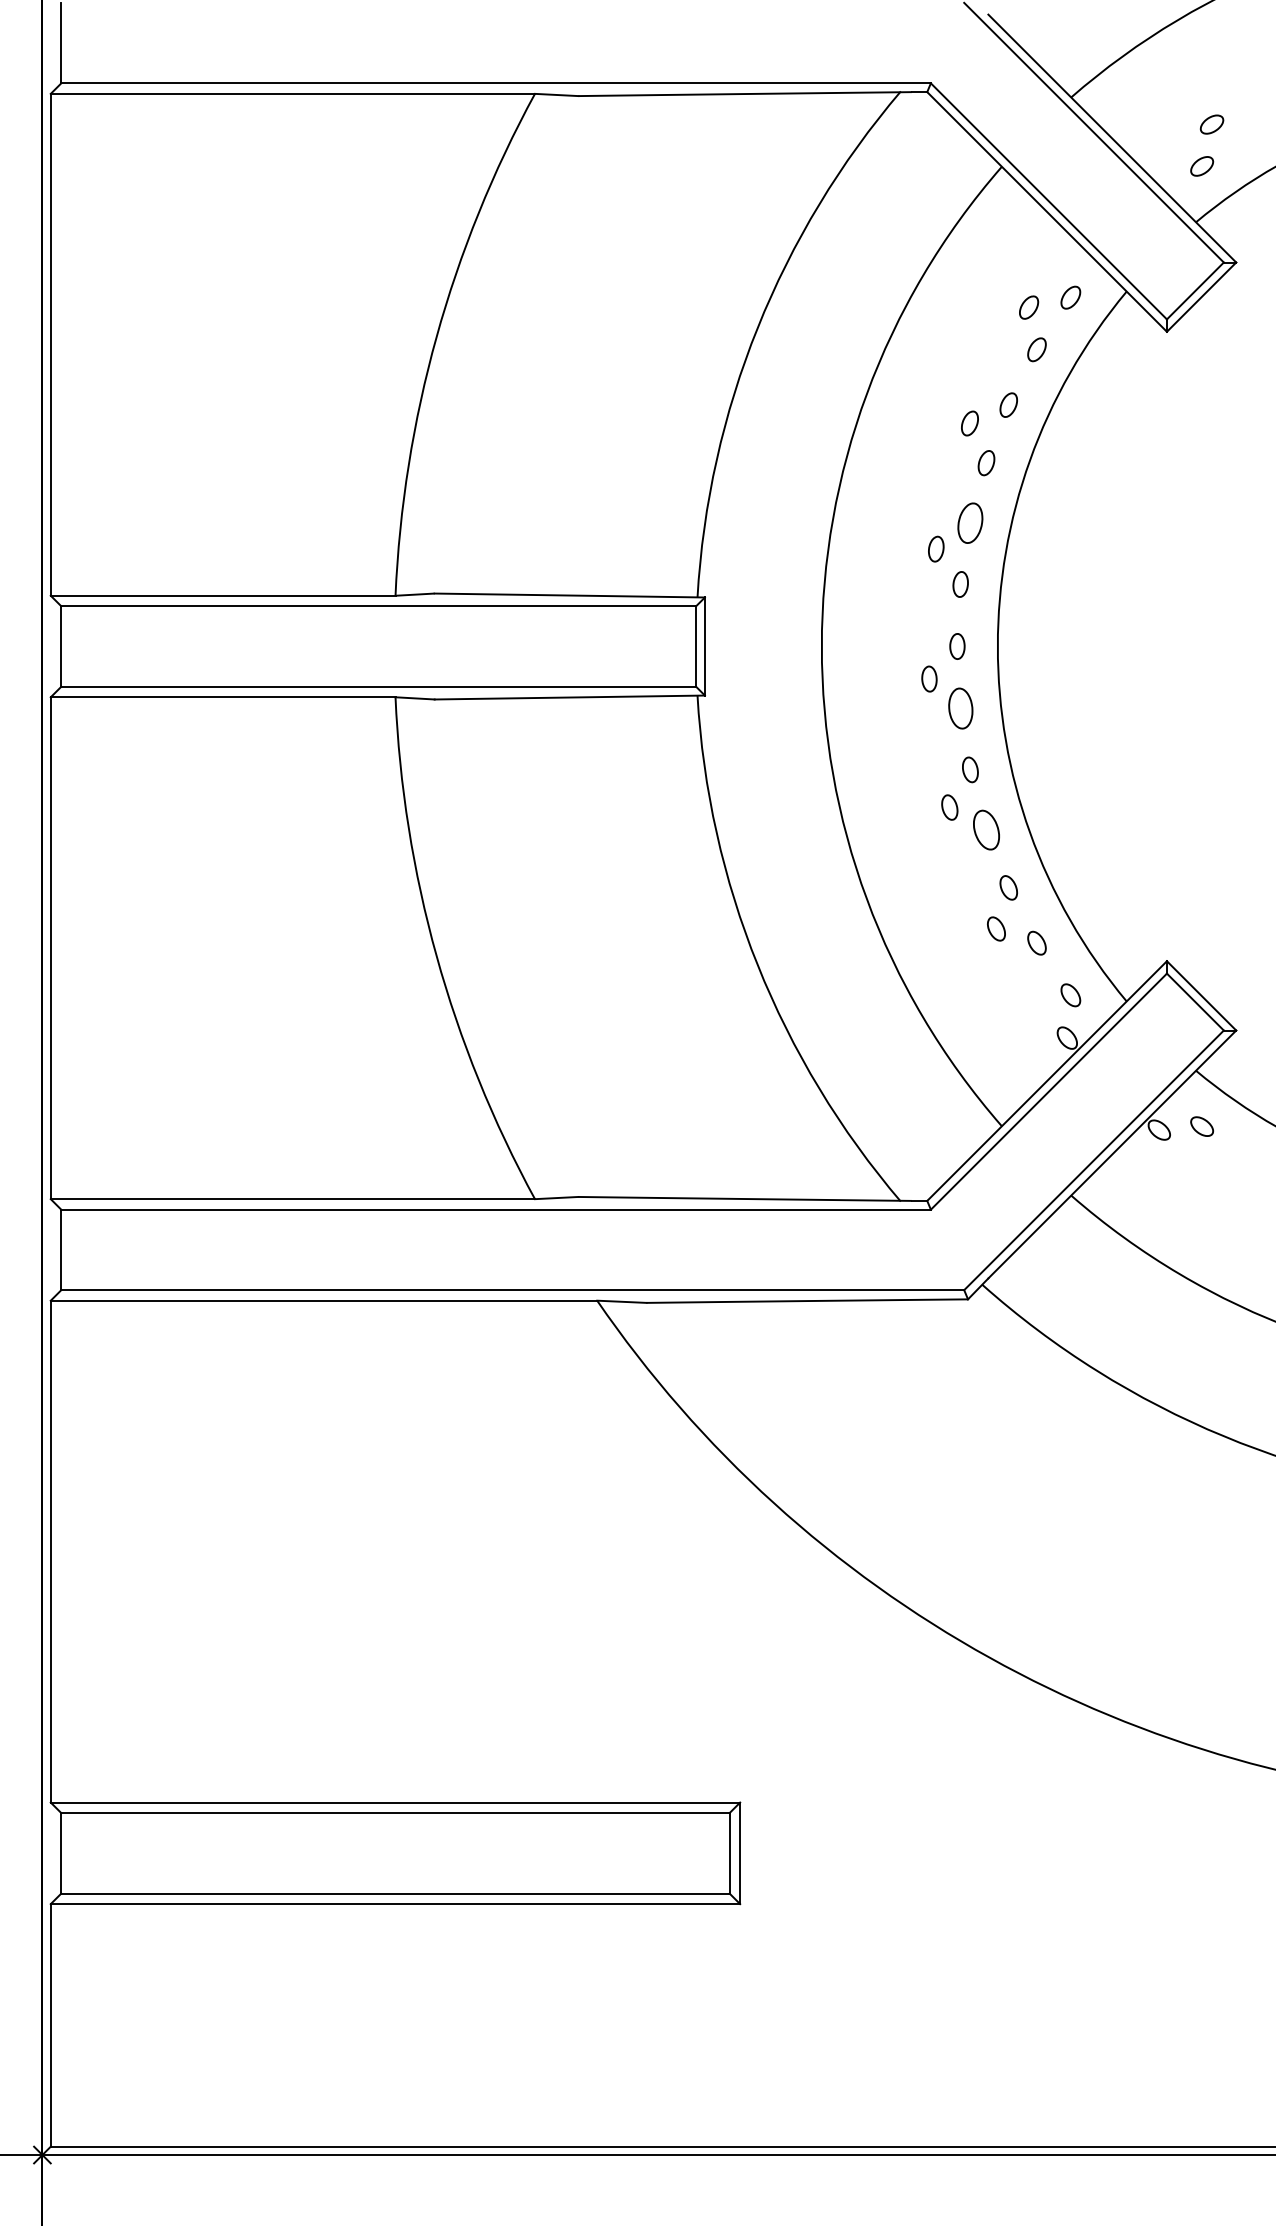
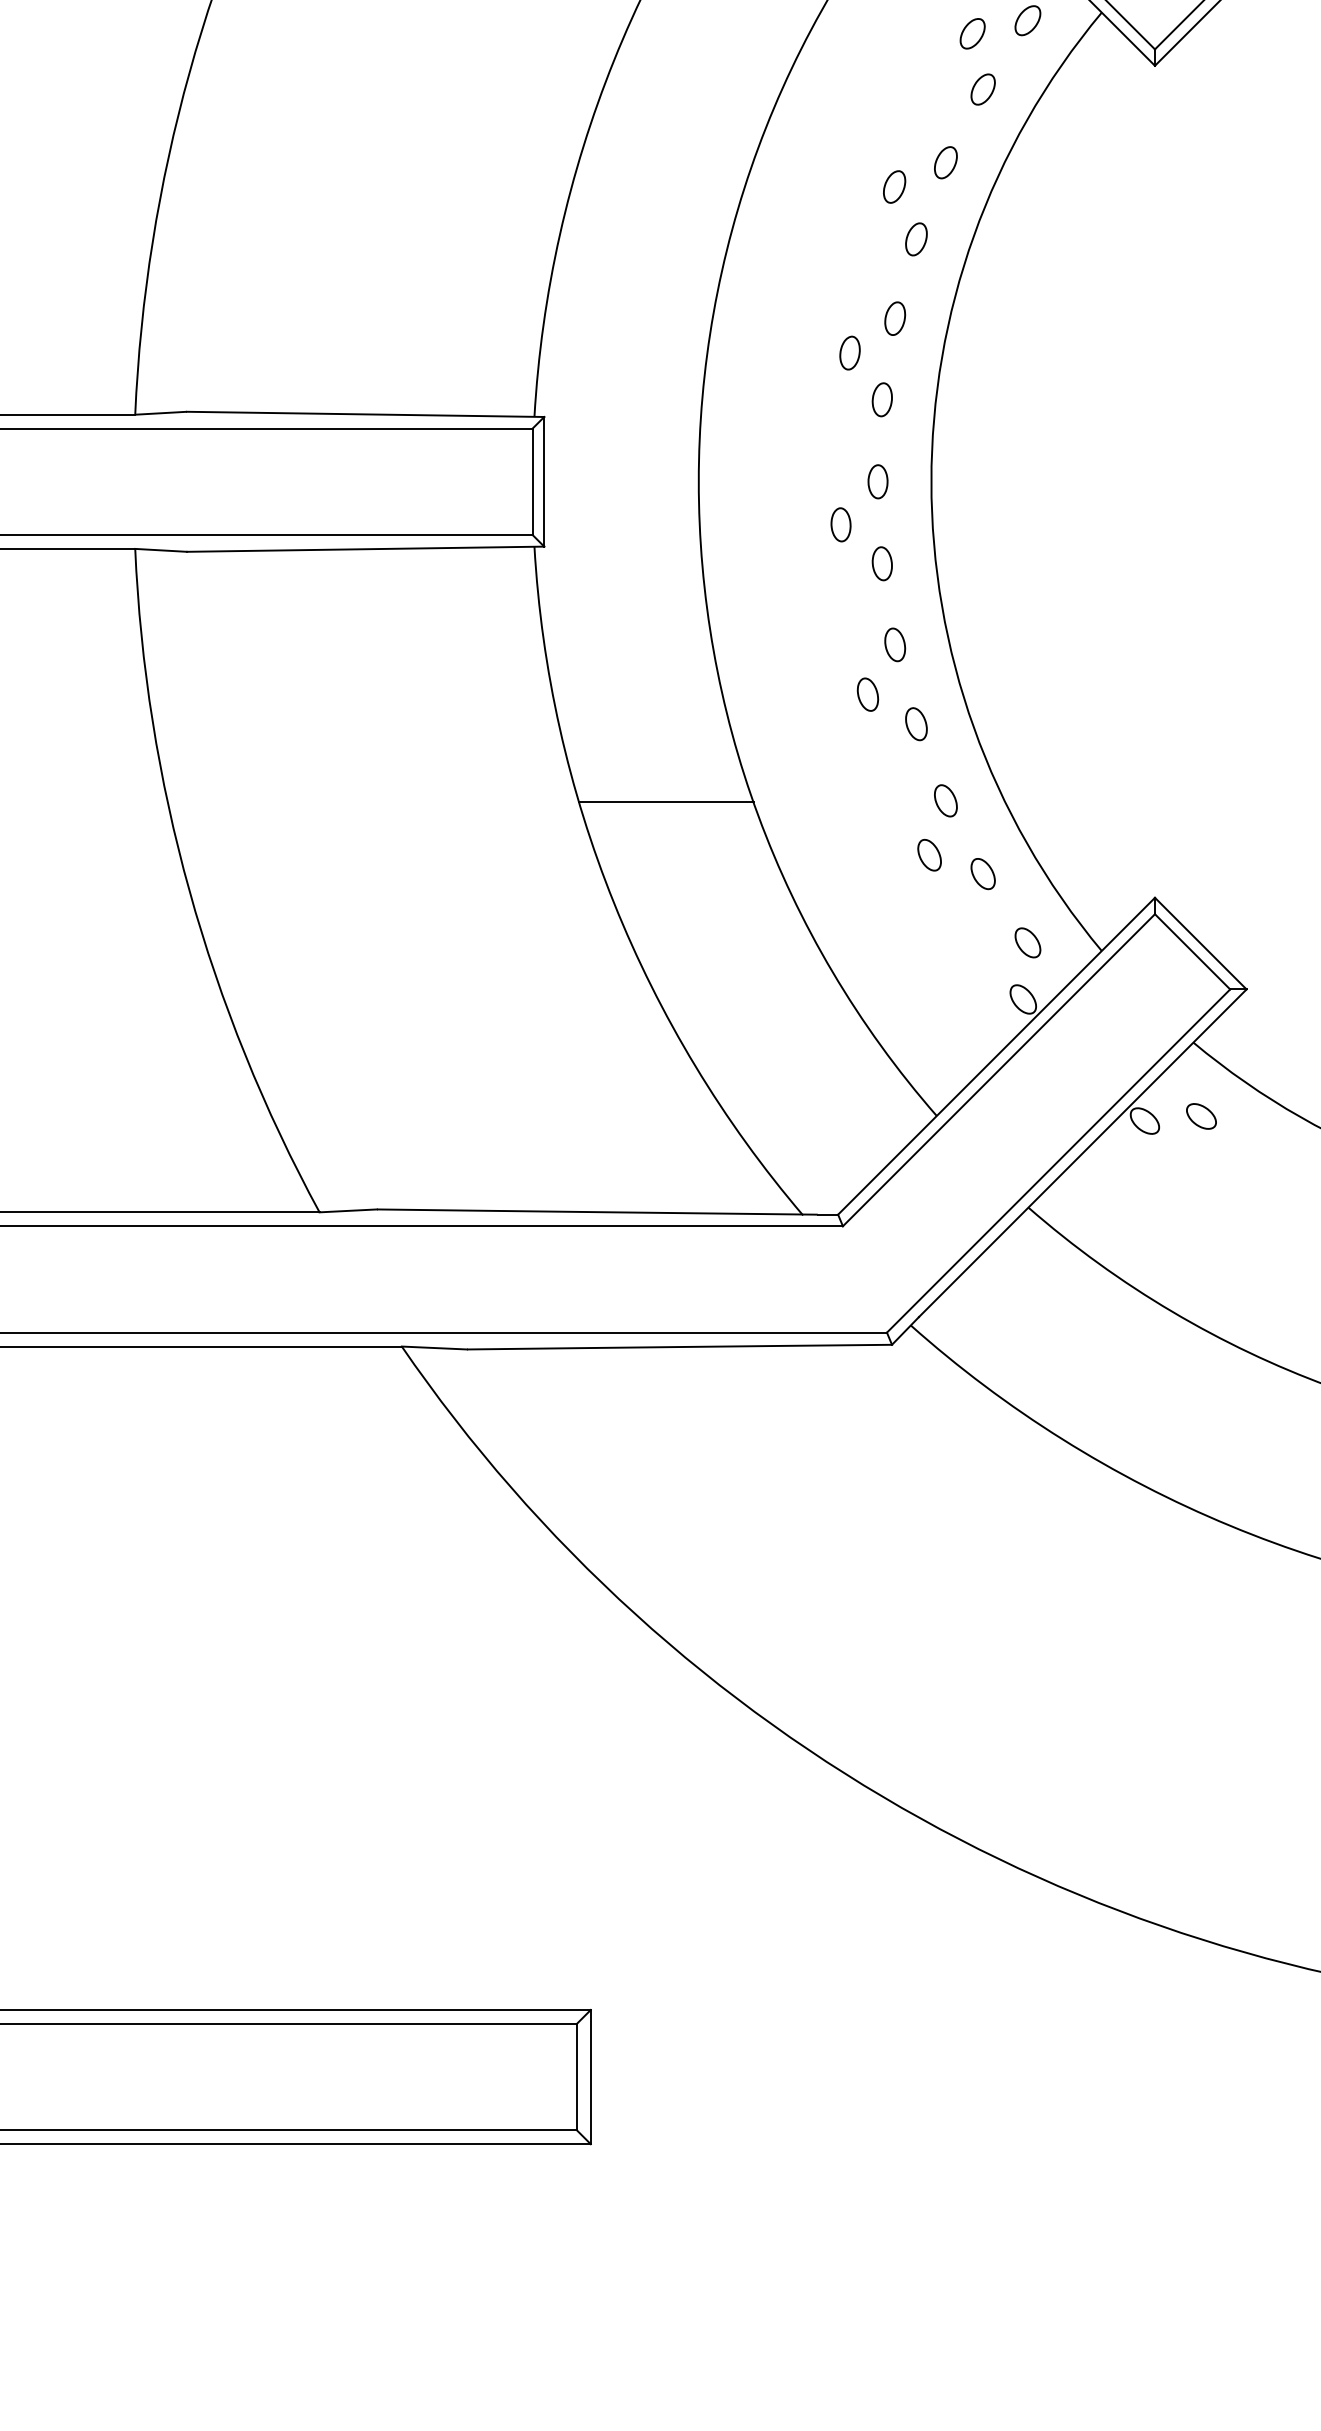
part: (970, 522) -> (895, 317), size x0.62
part: (960, 708) -> (882, 563), size x0.62
part: (986, 829) -> (916, 723), size x0.62
line: (797, 888) -> (666, 801), added

